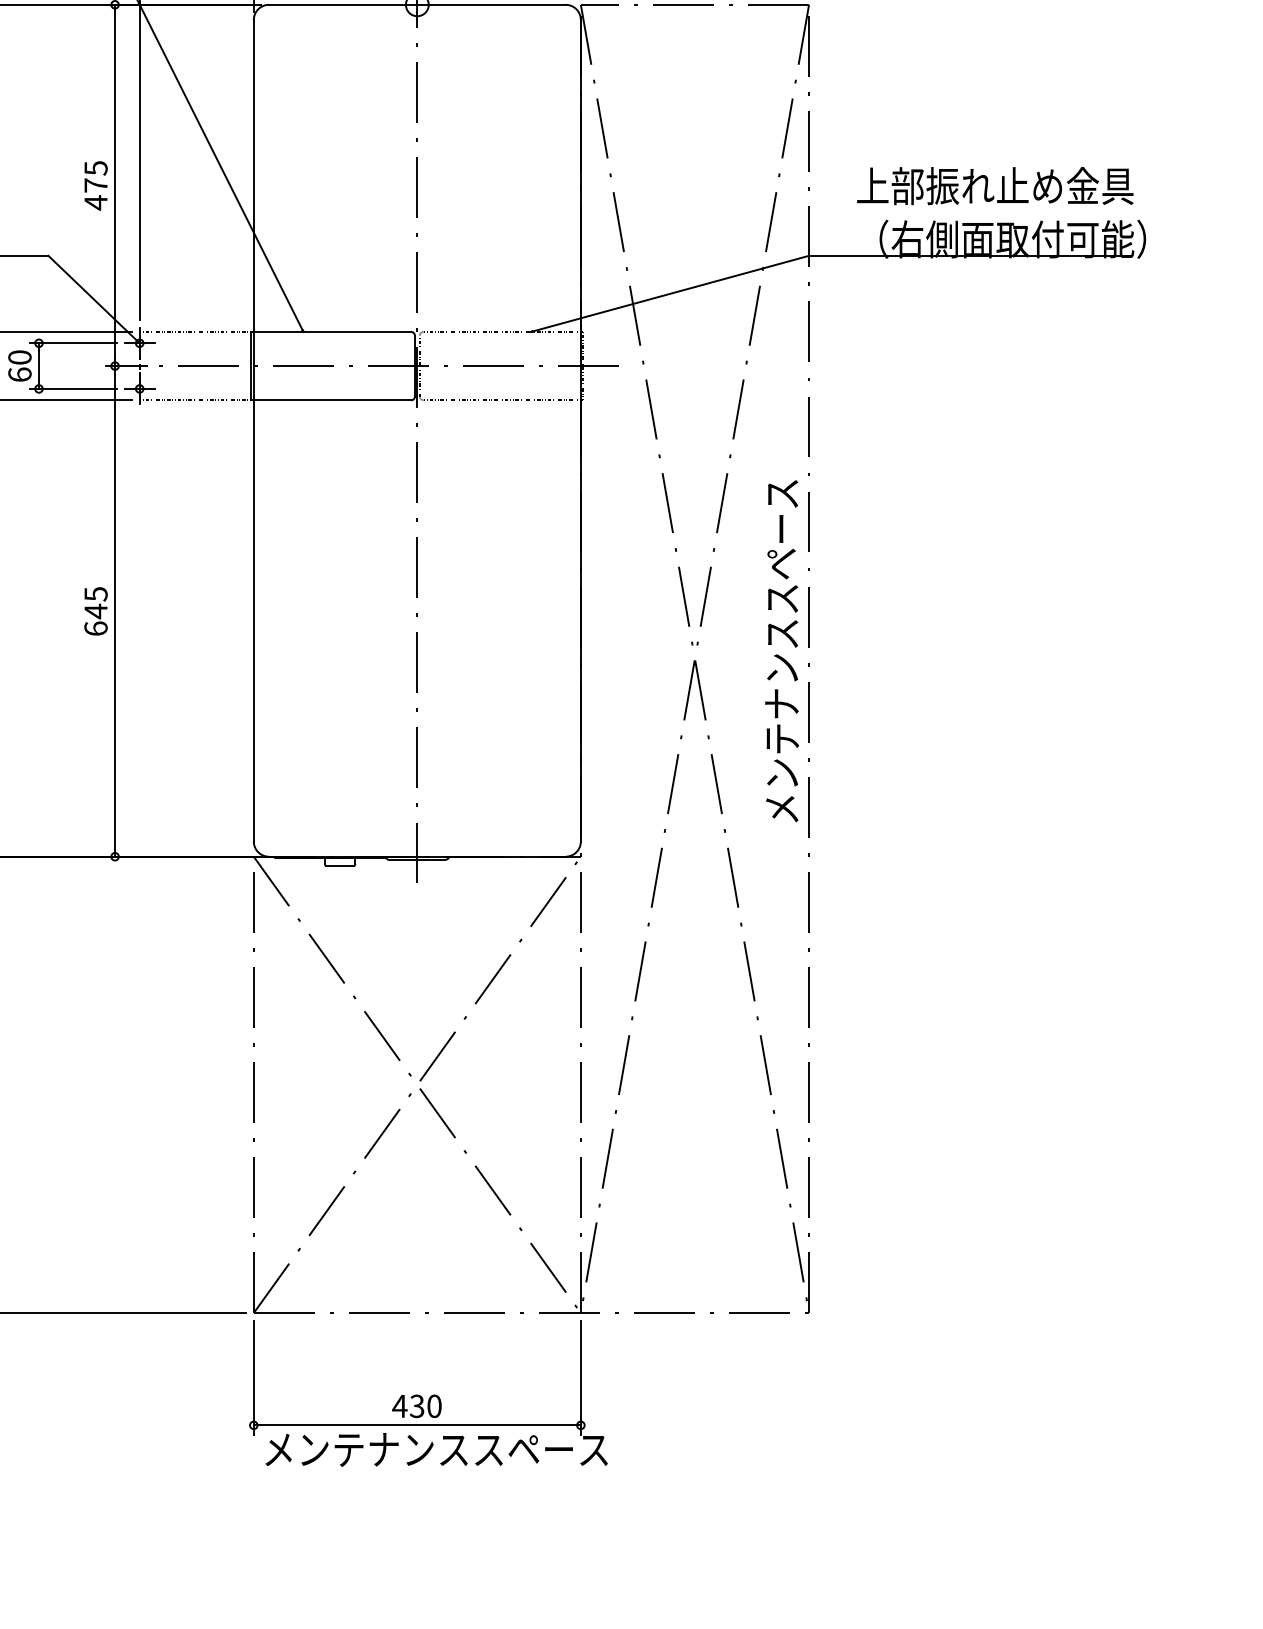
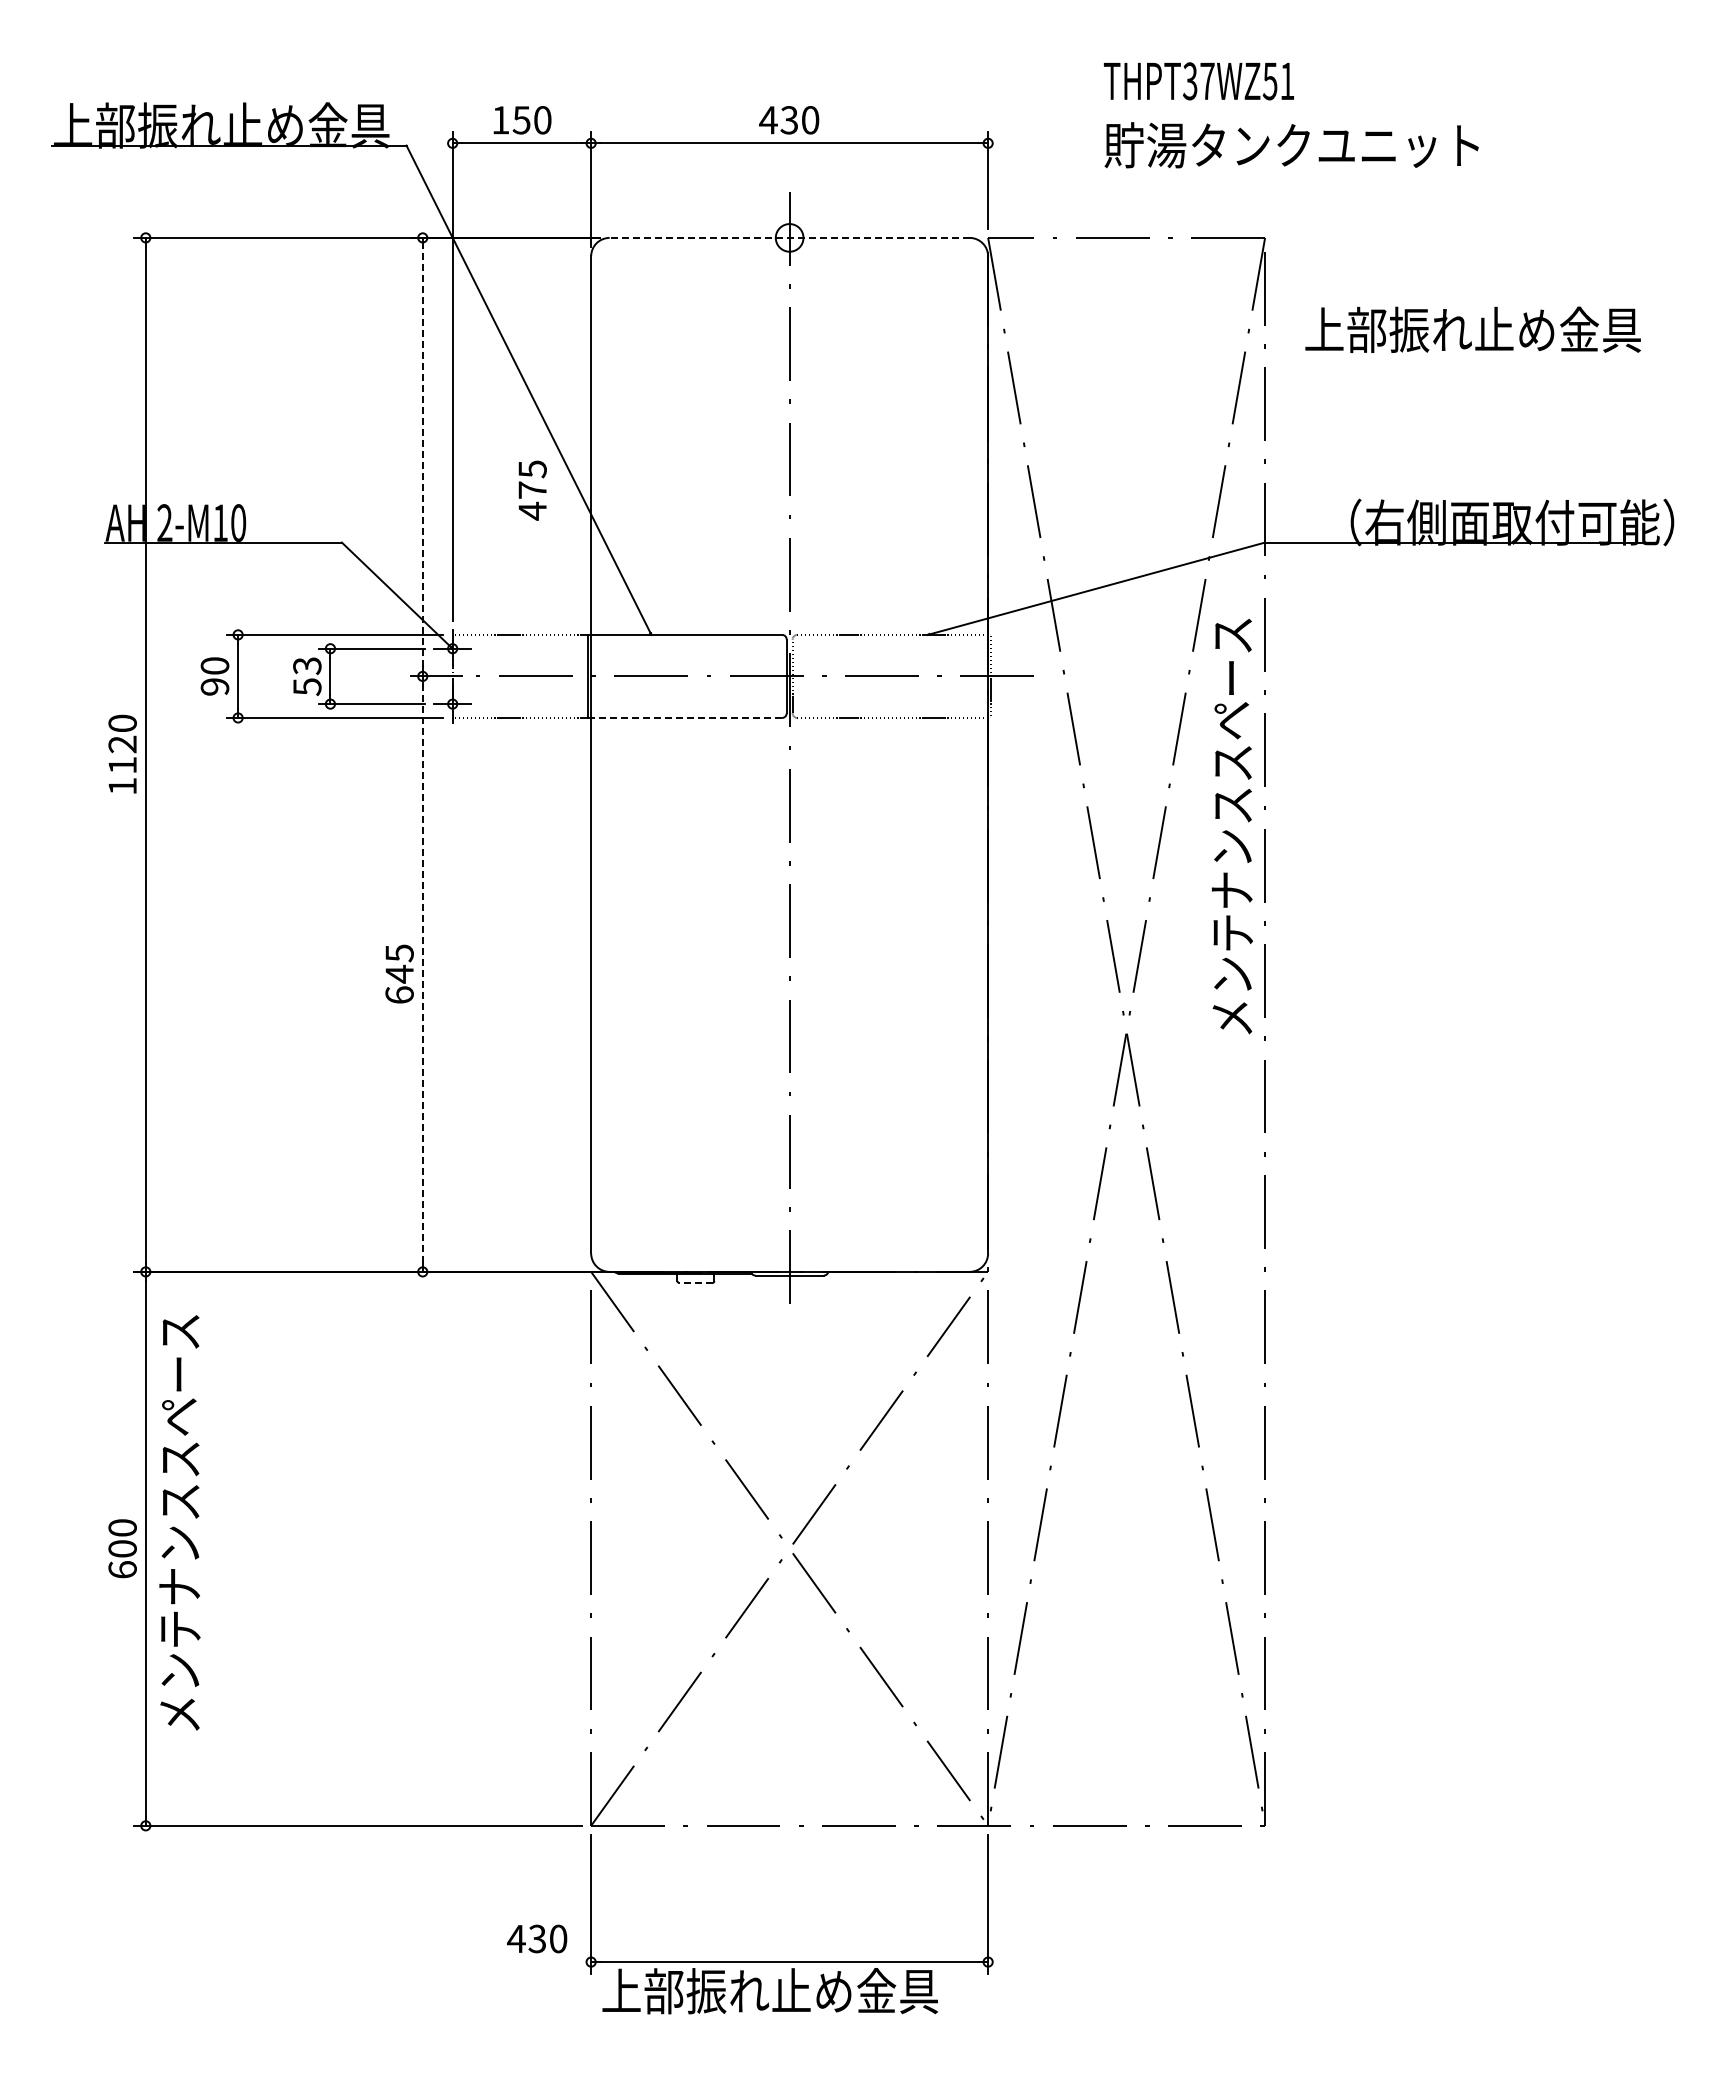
line: (417, 4) -> (789, 237), solid -> dashed
line: (114, 184) -> (422, 456), solid -> dashed
text: (95, 185) -> (532, 490), moved
text: (994, 185) -> (1472, 329), moved
text: (20, 366) -> (307, 676), 60 -> 53
line: (331, 399) -> (685, 717), solid -> dashed
line: (114, 611) -> (422, 974), solid -> dashed
text: (782, 651) -> (1232, 826), moved
line: (339, 865) -> (695, 1282), solid -> dashed
text: (417, 1405) -> (537, 1938), moved
text: (435, 1449) -> (811, 1991), メンテナンススペース -> 上部振れ止め金具

